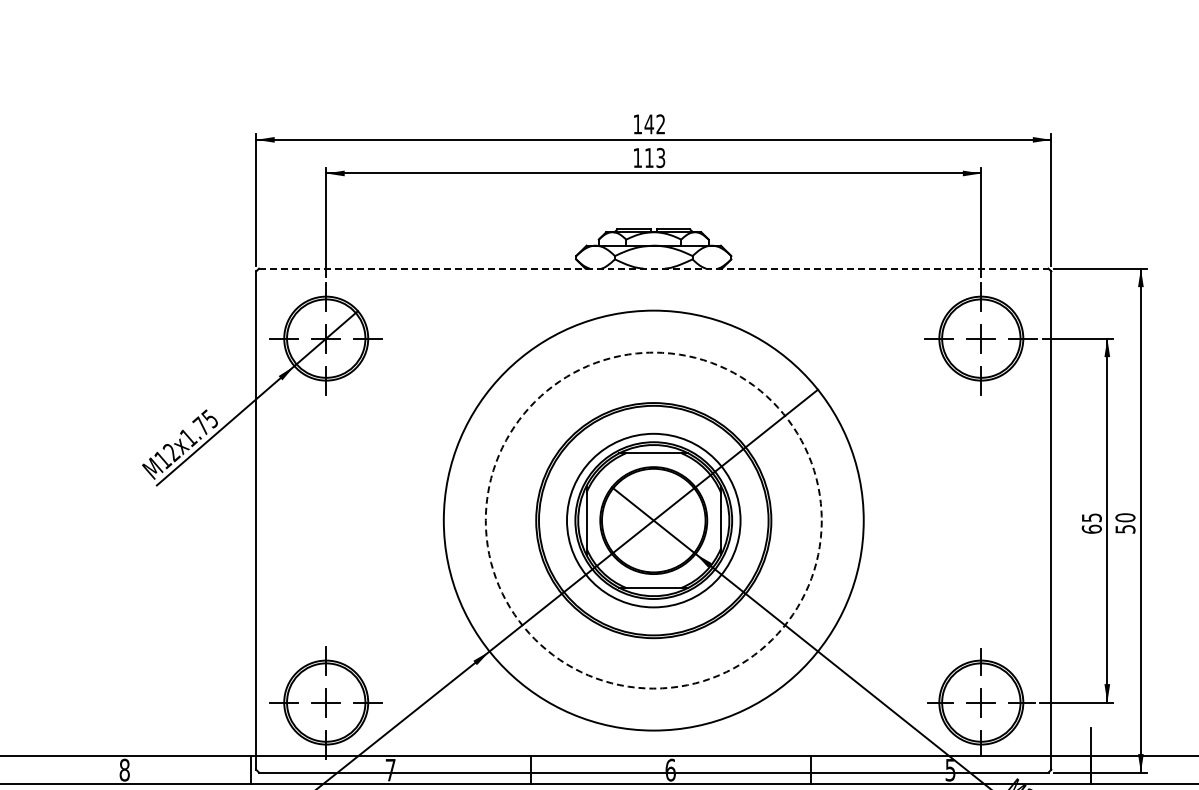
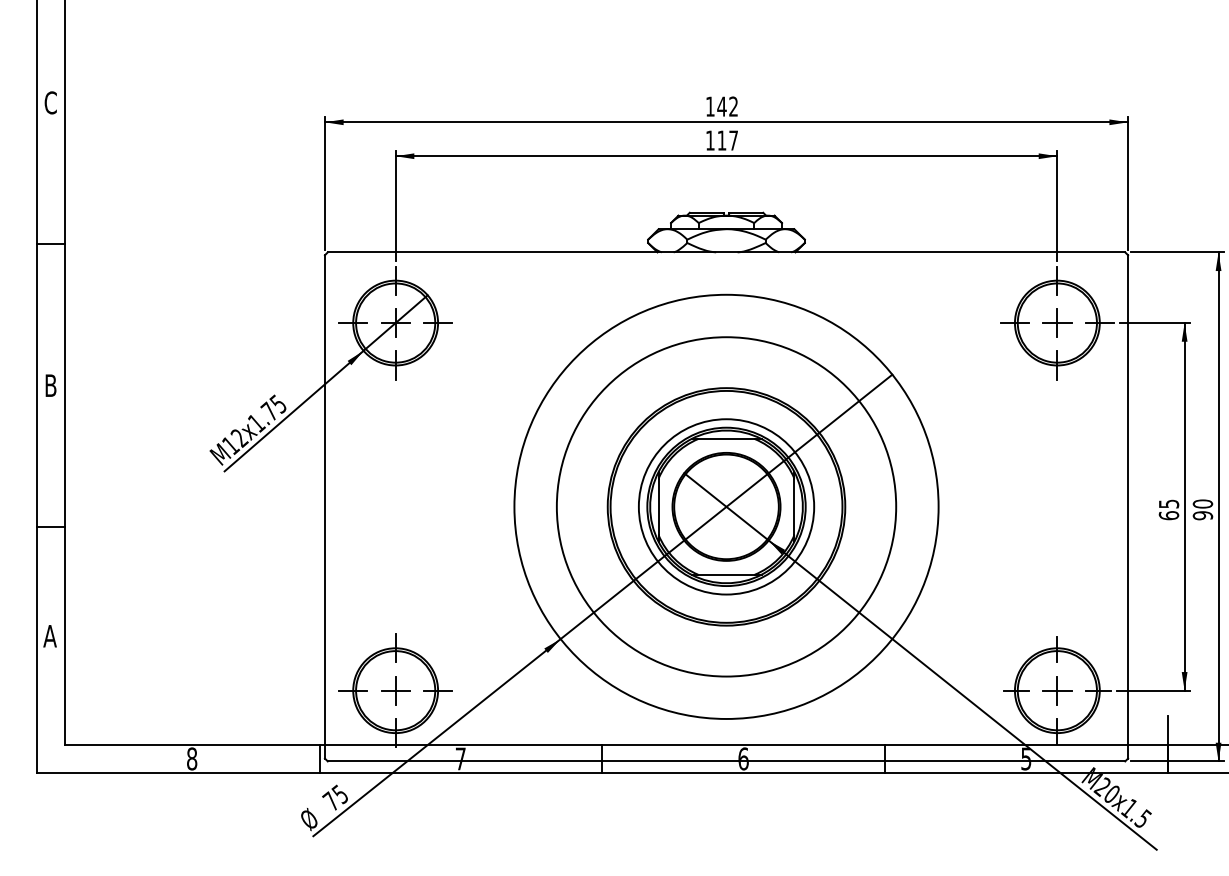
text: (660, 157) -> (733, 140), 113 -> 117
line: (653, 268) -> (726, 252), dashed -> solid
circle: (653, 520) -> (726, 506), dashed -> solid
text: (1125, 529) -> (1202, 515), 50 -> 90

